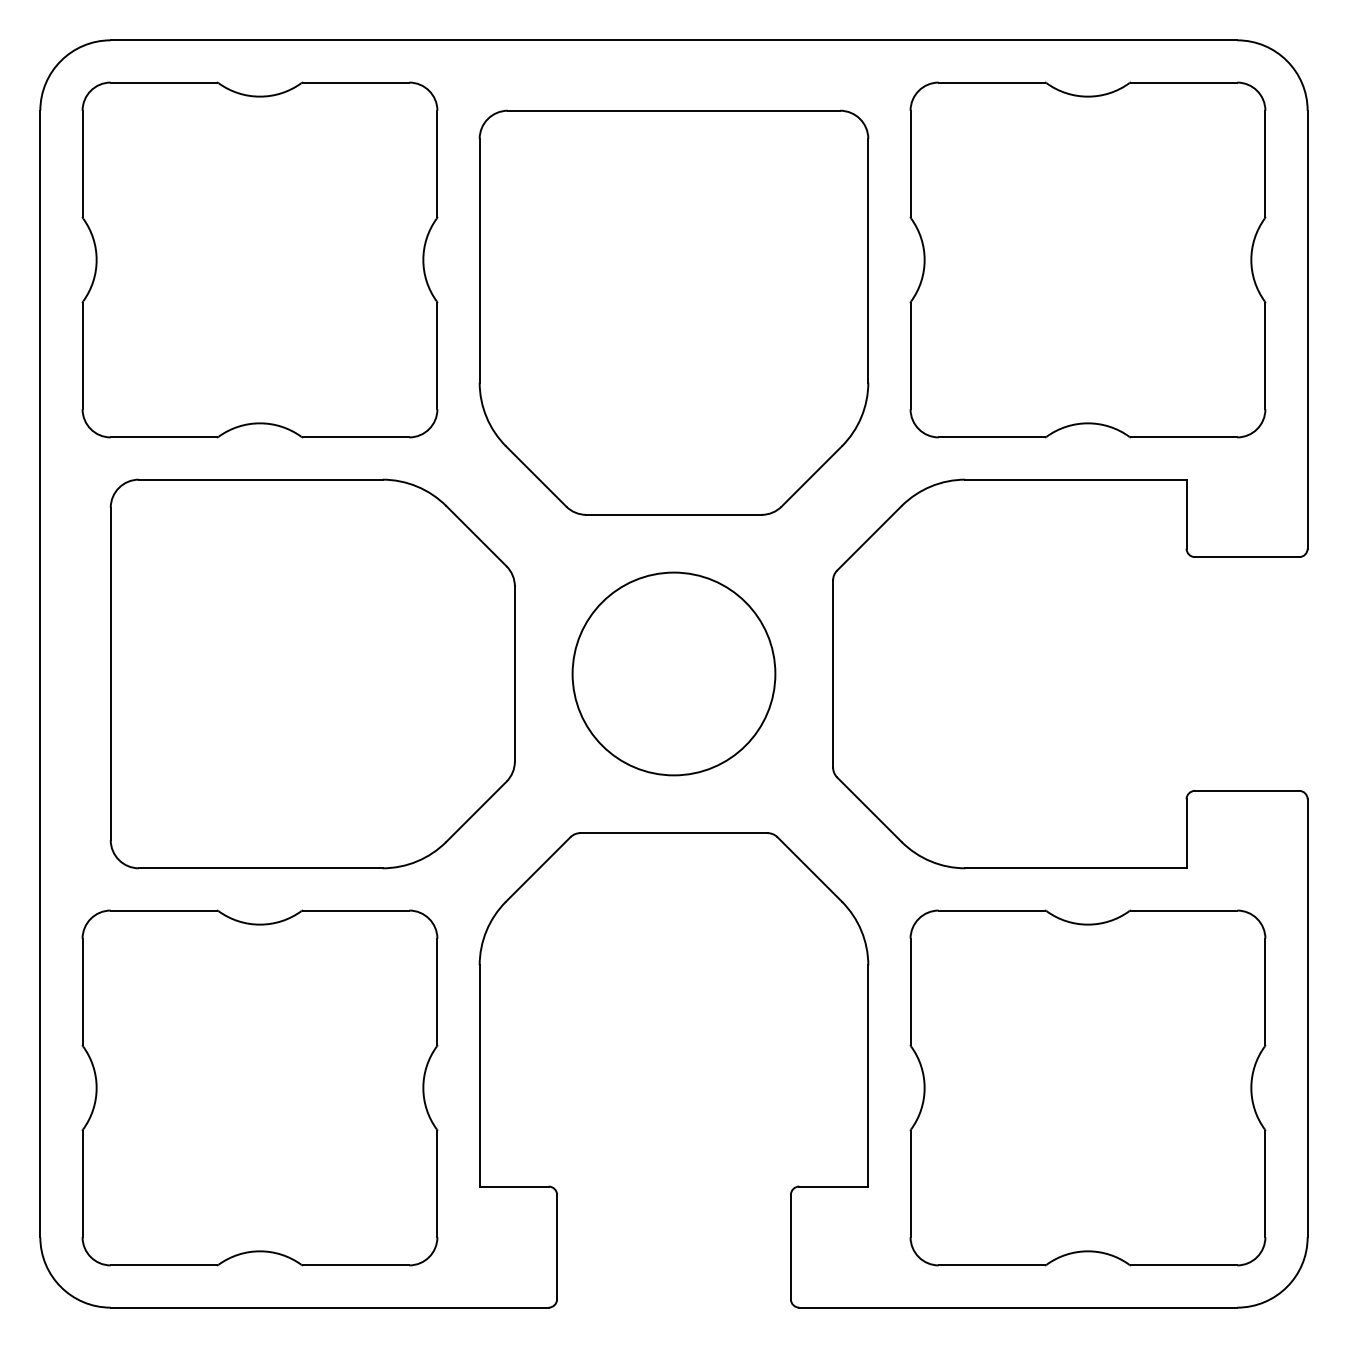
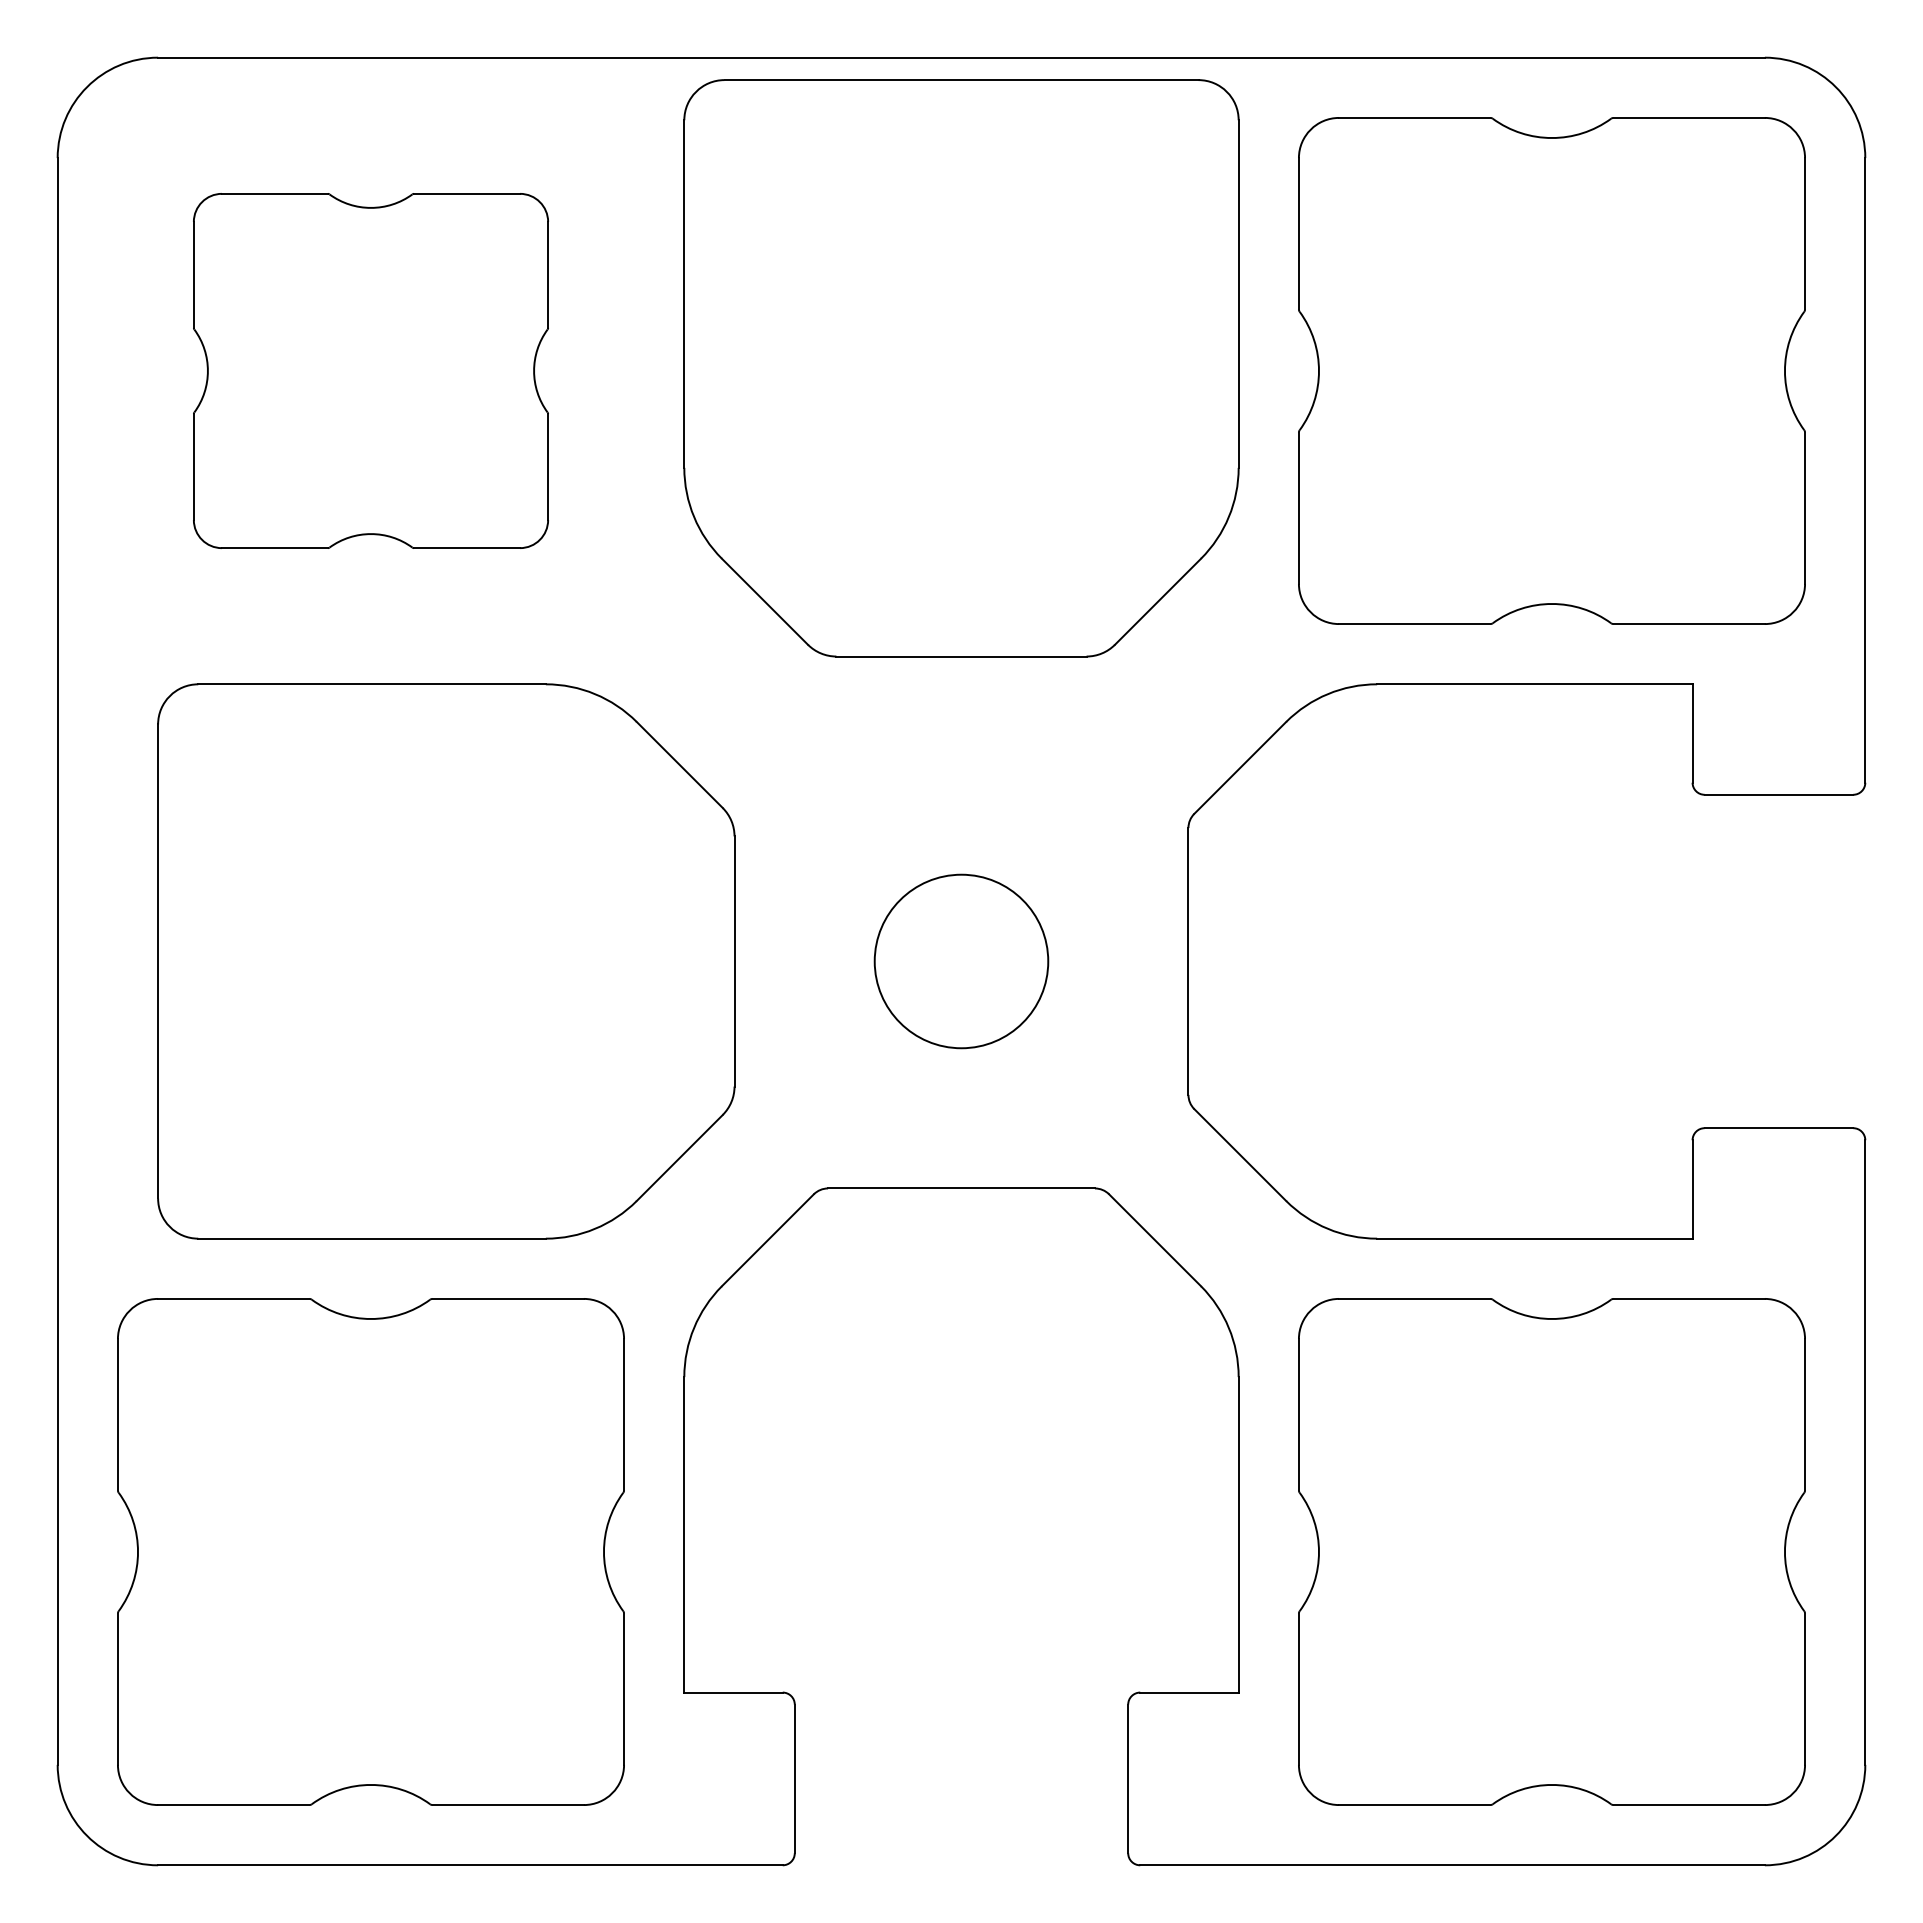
part: (259, 259) -> (370, 370), size x0.7
part: (674, 312) -> (961, 368), moved
circle: (674, 674) -> (961, 961), size x0.6

